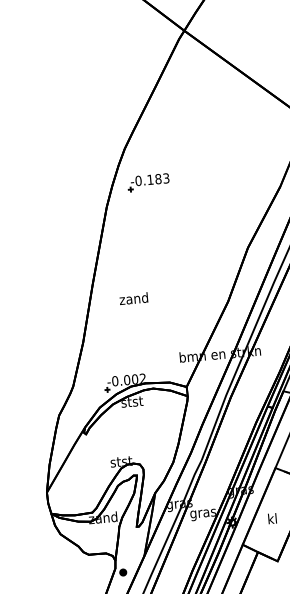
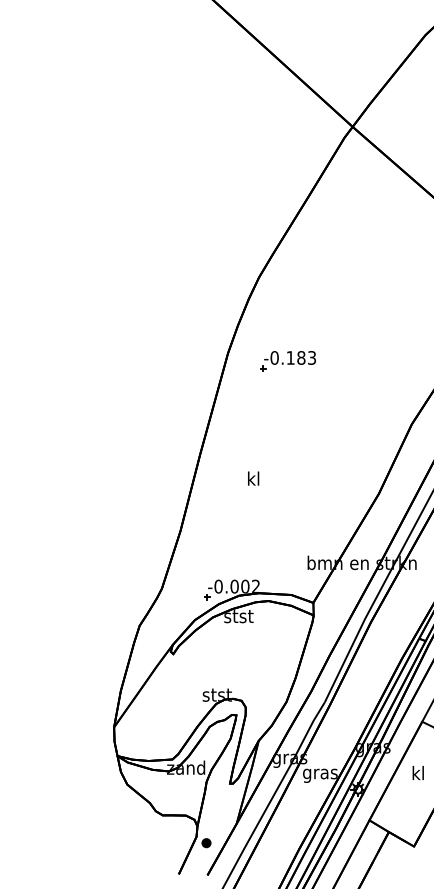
part: (148, 182) -> (287, 361), moved
text: (133, 298) -> (253, 478), zand -> kl
text: (271, 518) -> (417, 772), moved

